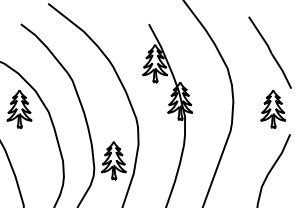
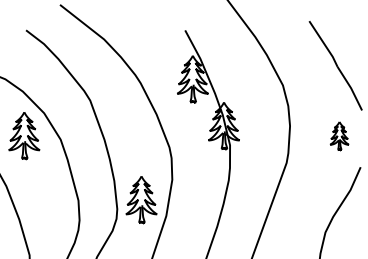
part: (273, 109) -> (339, 136), size x0.6

